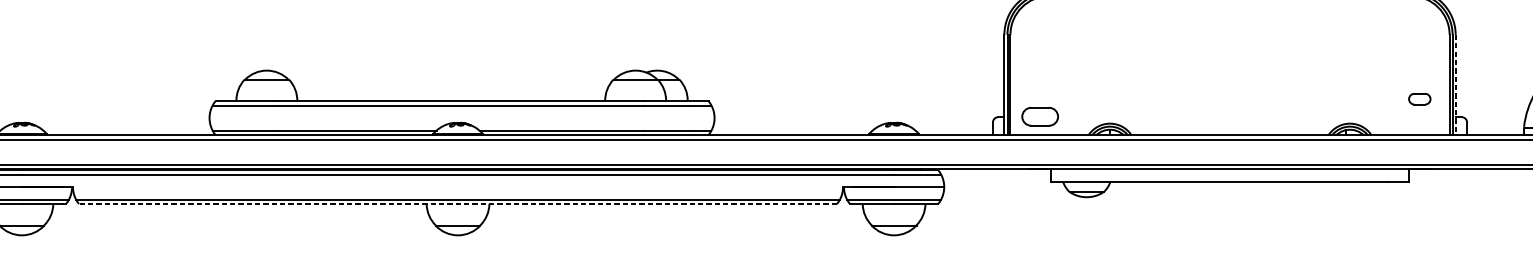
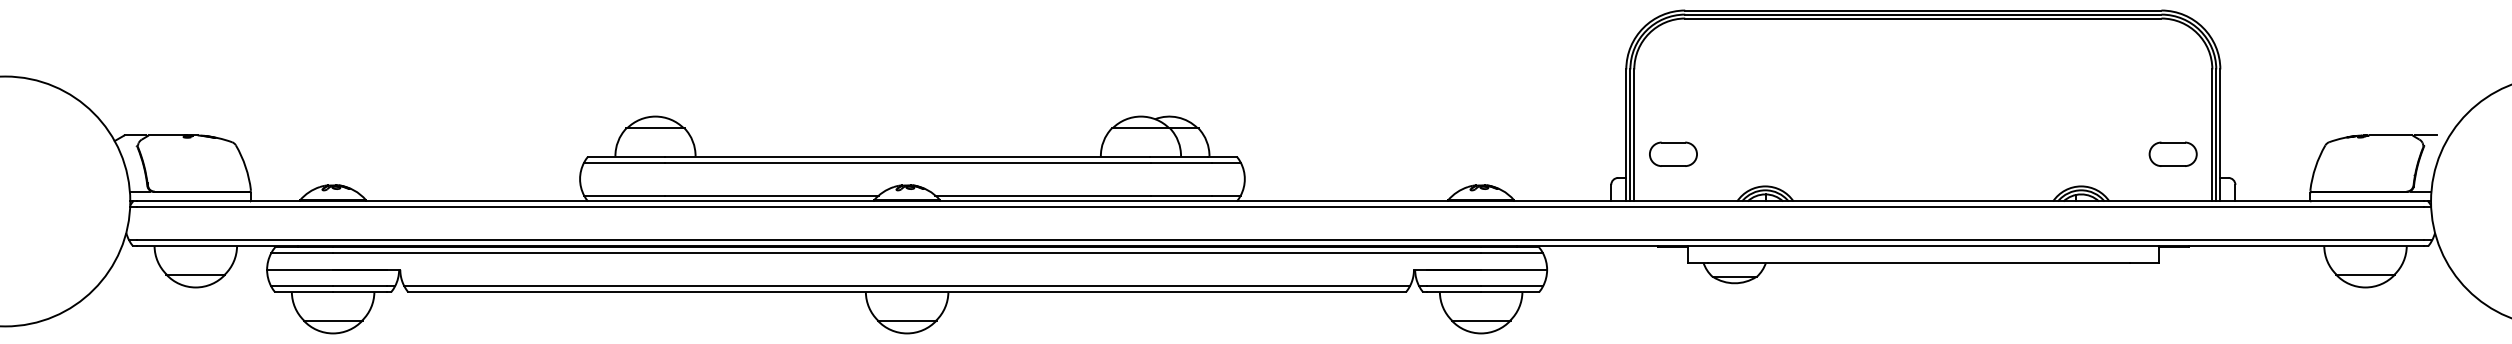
line: (1455, 84) -> (2220, 135), dashed -> solid
part: (1419, 98) -> (2172, 153), size x1.67
part: (1040, 116) -> (1673, 153), moved
line: (458, 204) -> (907, 292), dashed -> solid

